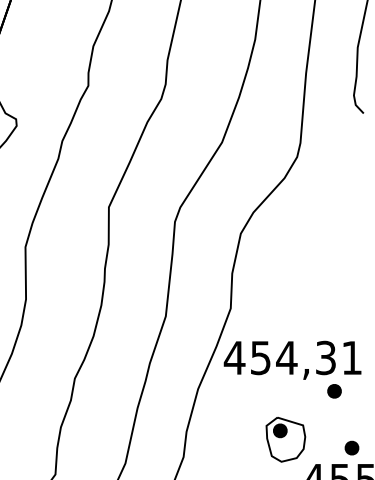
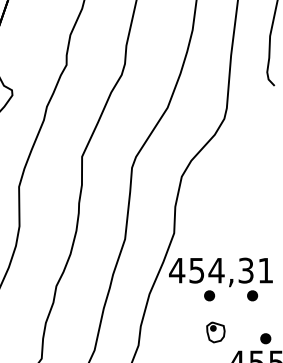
part: (277, 390) -> (209, 295), added
part: (285, 439) -> (215, 332), size x0.6

